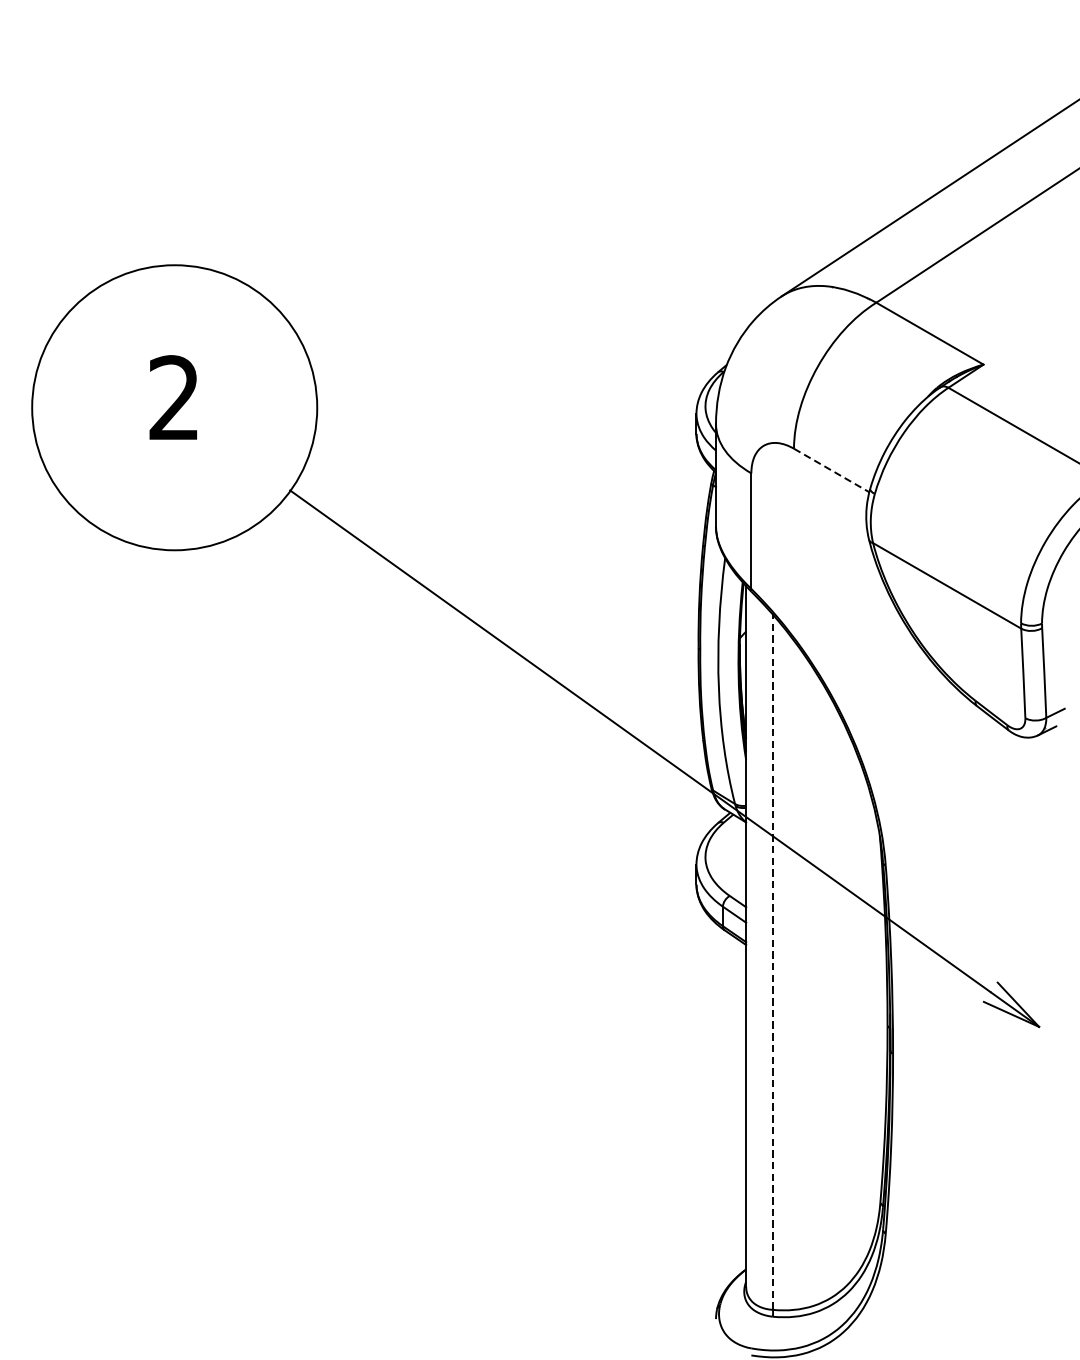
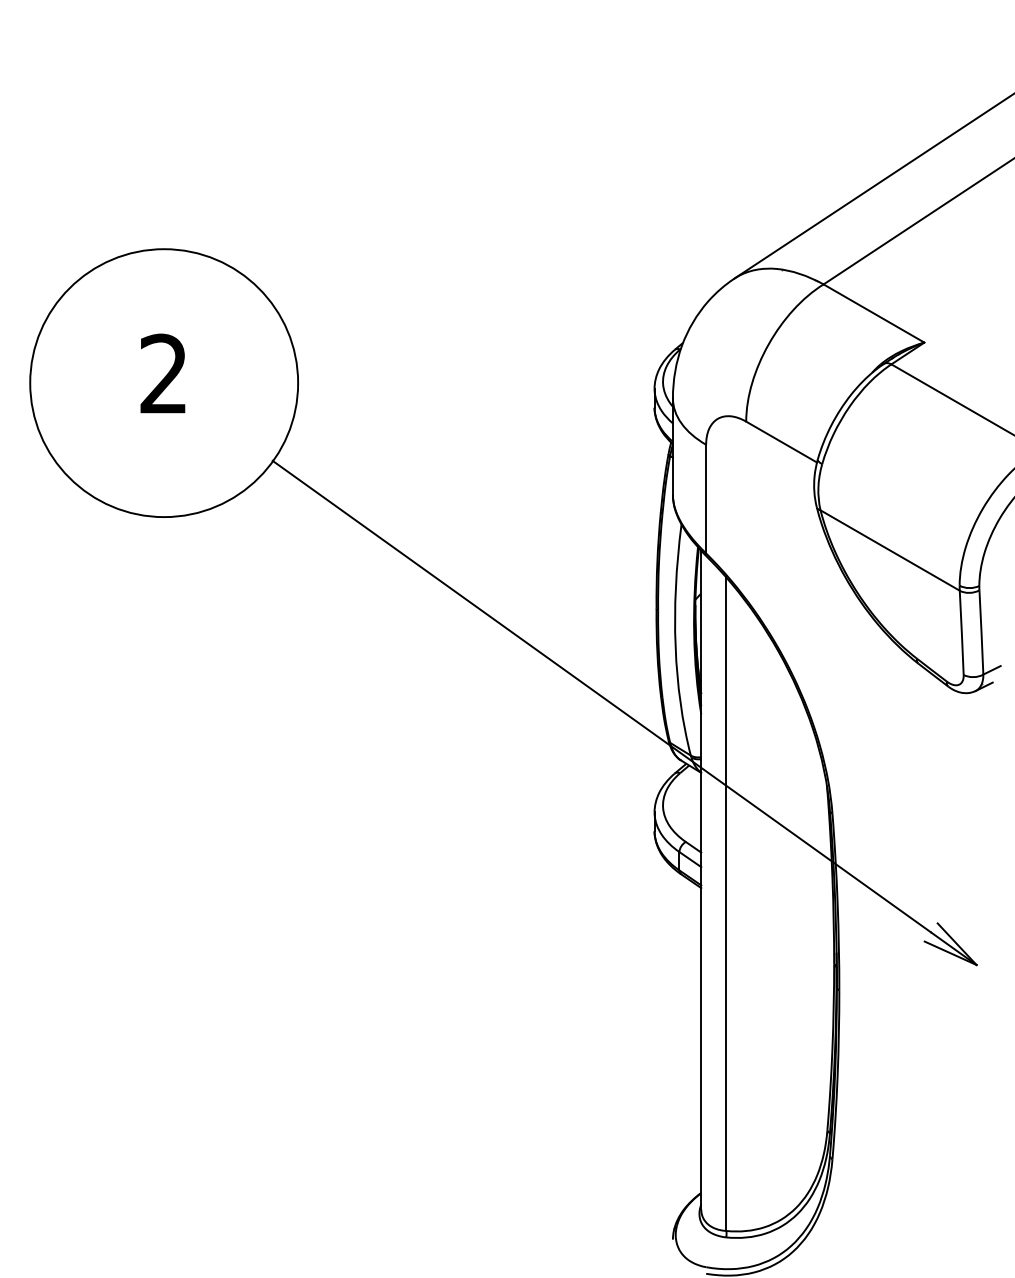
line: (831, 470) -> (781, 442), dashed -> solid
line: (773, 962) -> (726, 904), dashed -> solid

